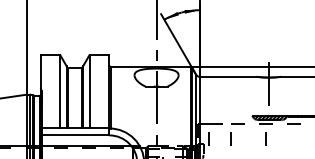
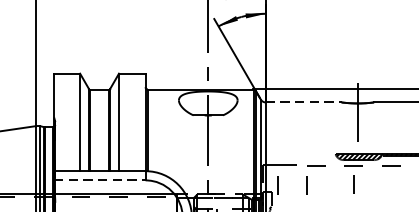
line: (228, 76) -> (303, 102), solid -> dashed
line: (75, 135) -> (100, 180), solid -> dashed

